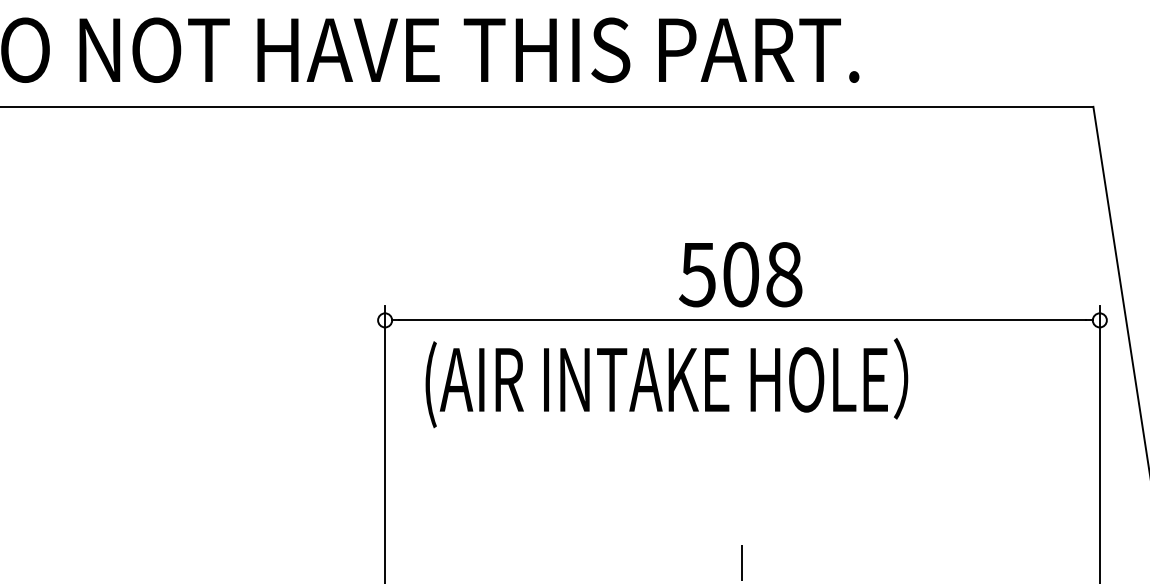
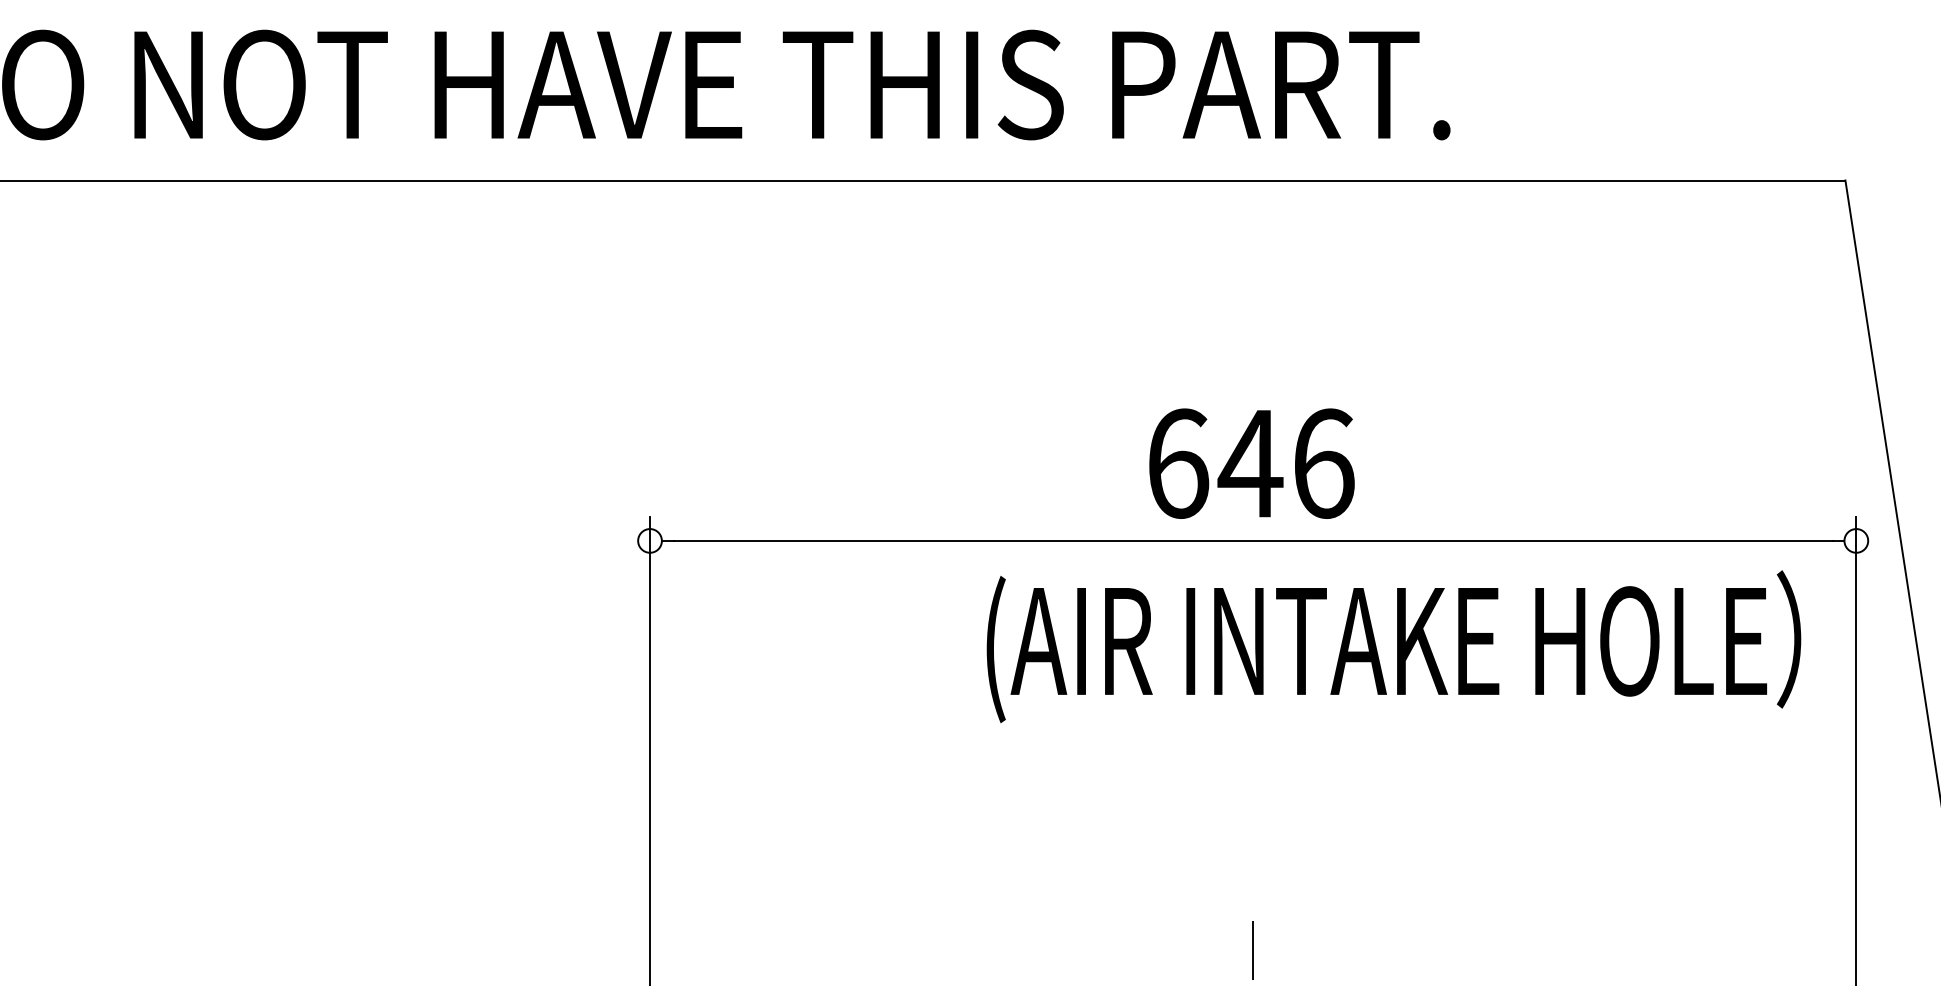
text: (740, 274) -> (1249, 463), 508 -> 646
text: (666, 383) -> (1393, 647), moved

